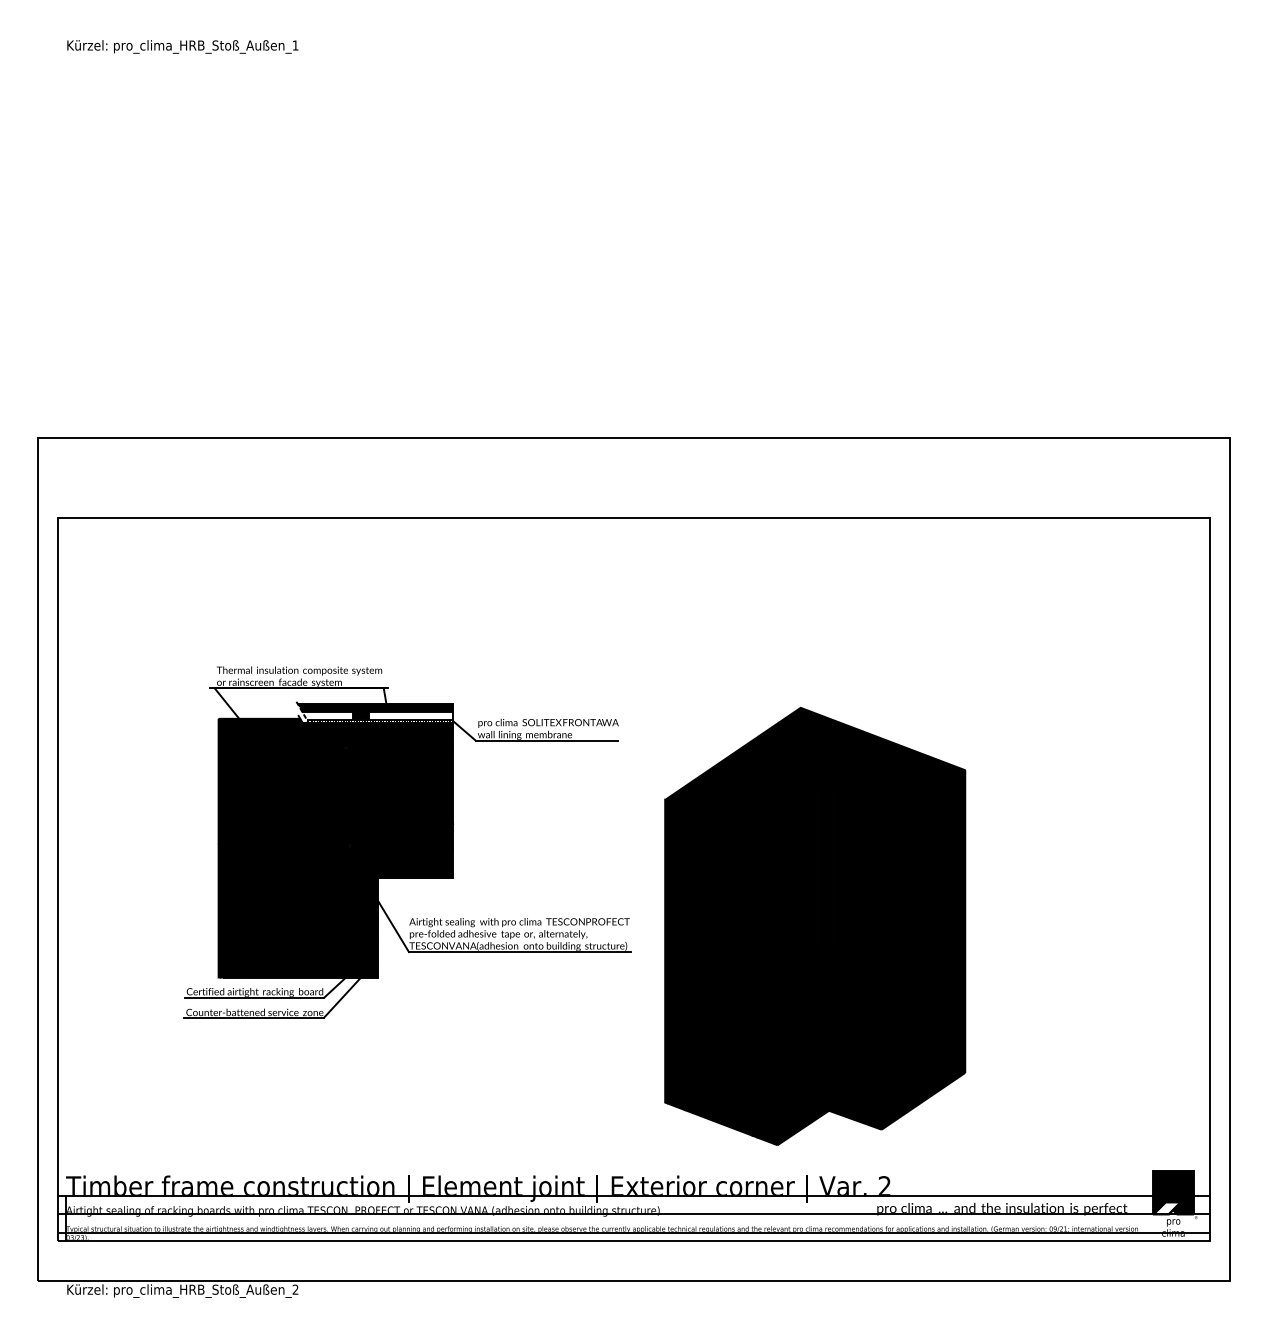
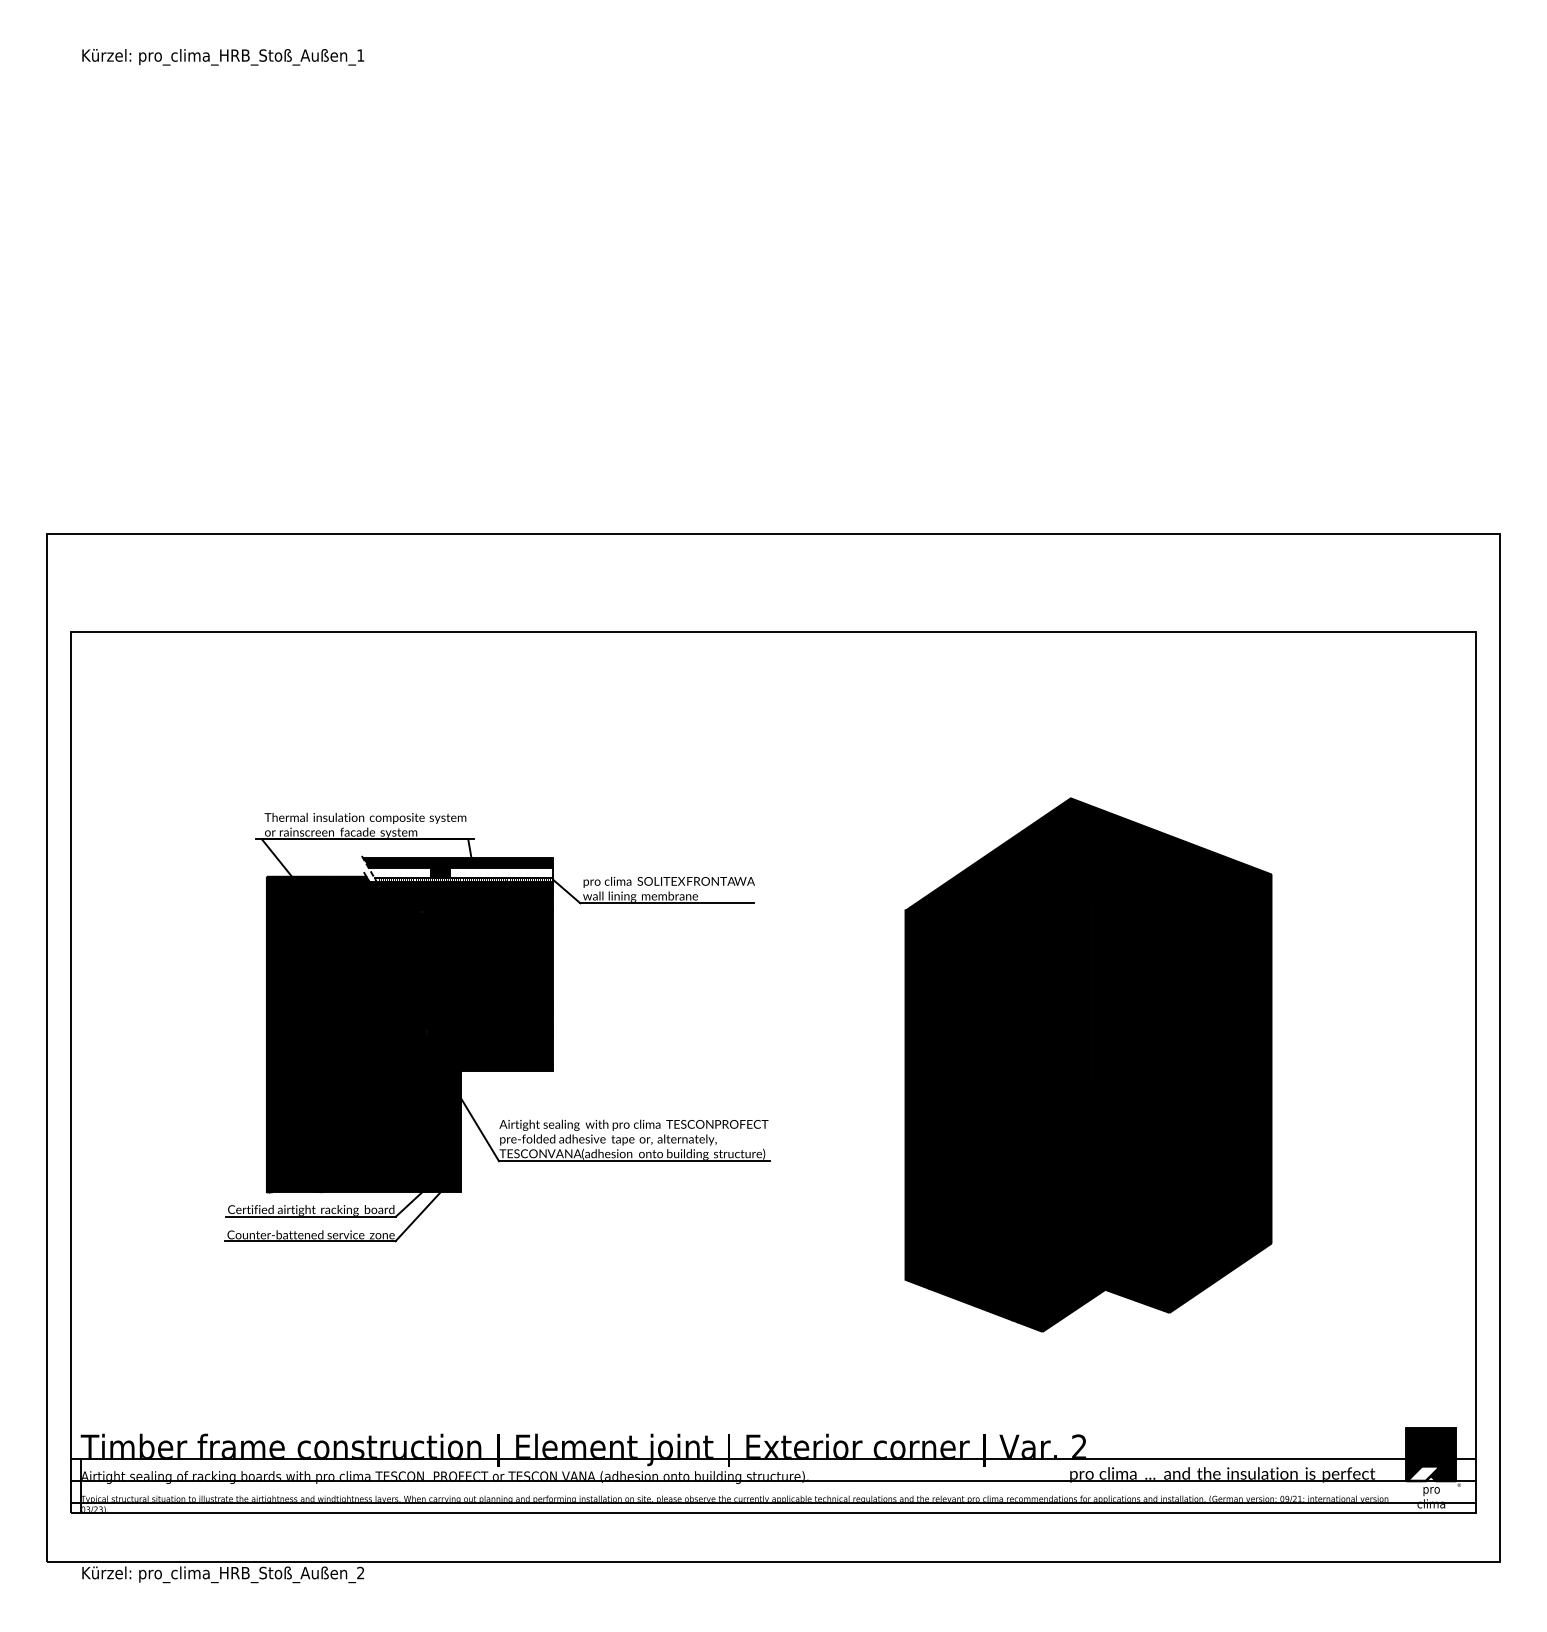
part: (815, 926) -> (1088, 1064), moved

